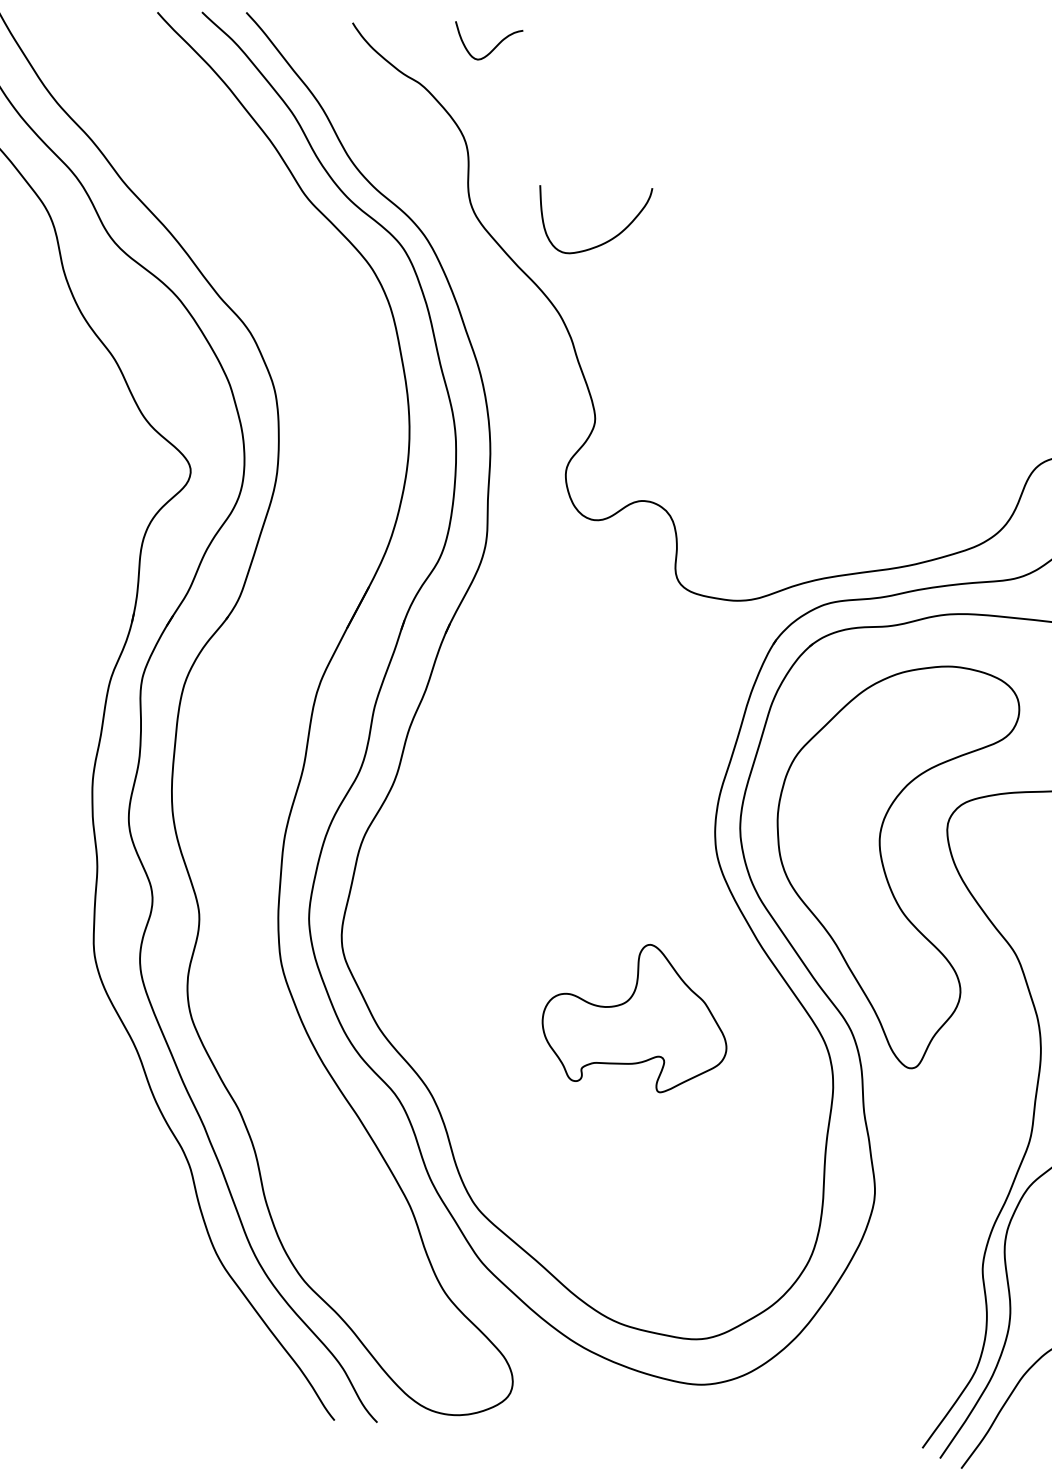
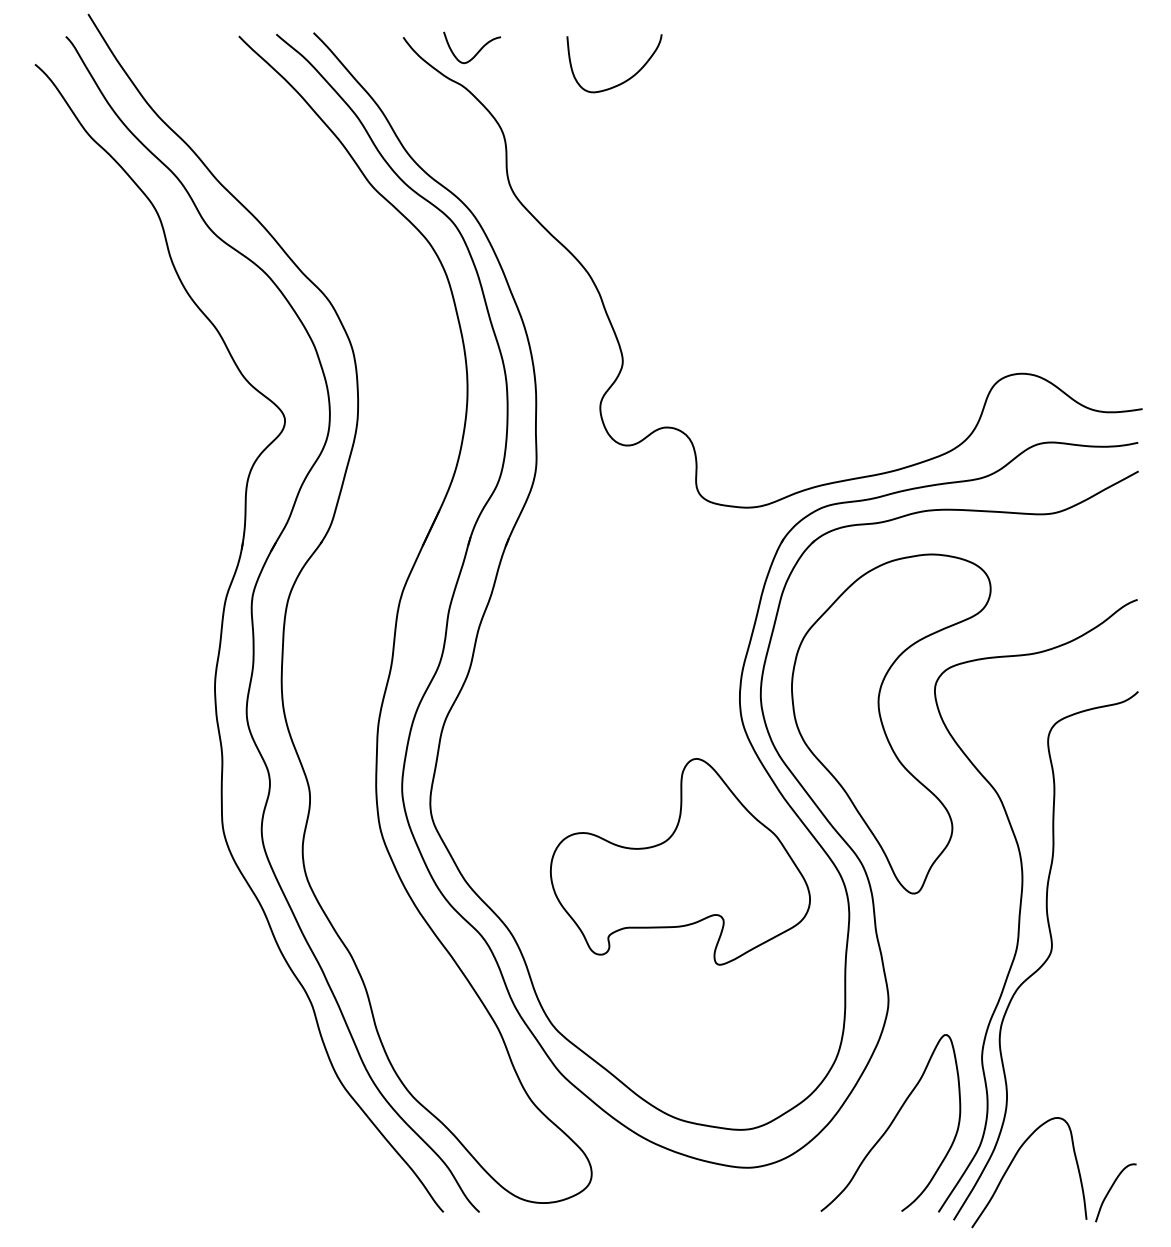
curve: (493, 47) -> (476, 52), moved
curve: (608, 239) -> (626, 79), moved
part: (634, 1017) -> (679, 861), size x1.67
curve: (870, 1338) -> (890, 1122), added

